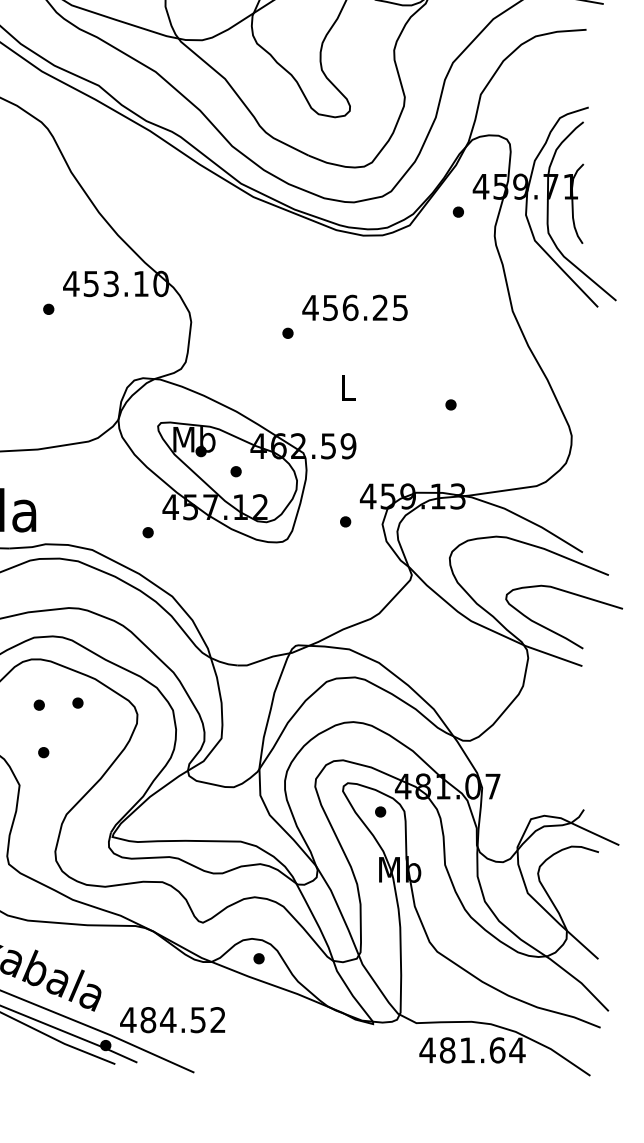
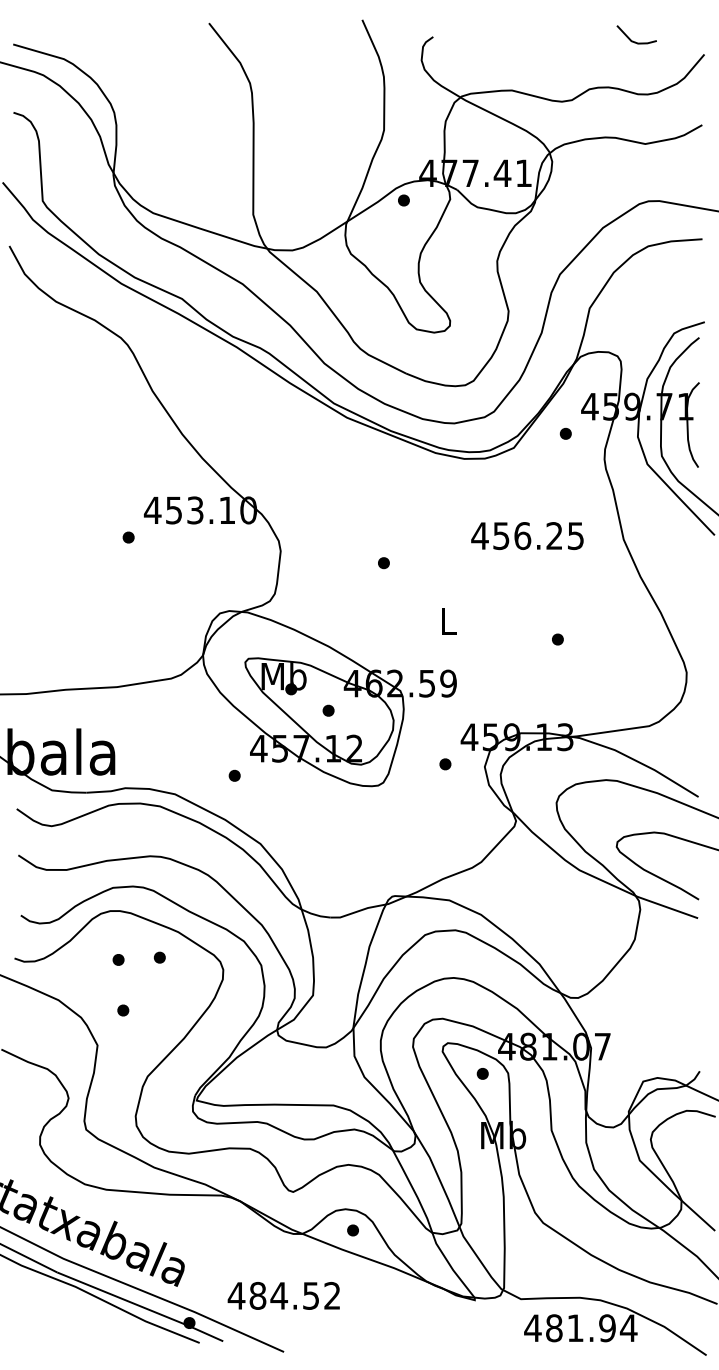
text: (355, 307) -> (527, 535), moved
text: (172, 1019) -> (283, 1295), moved
text: (497, 1050) -> (607, 1328), 481.64 -> 481.94

